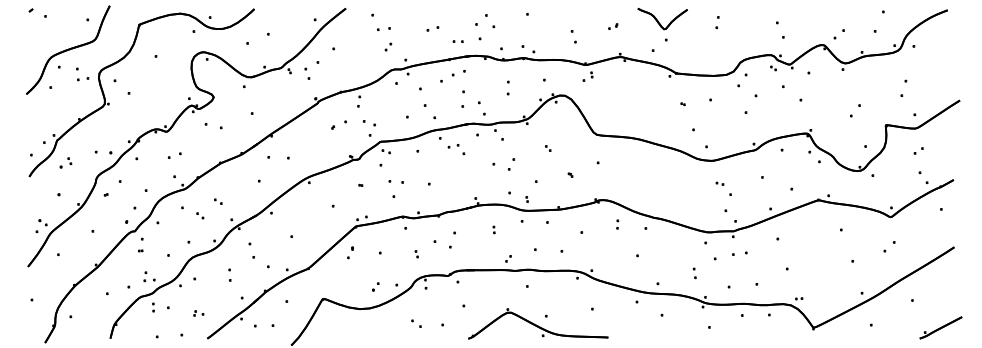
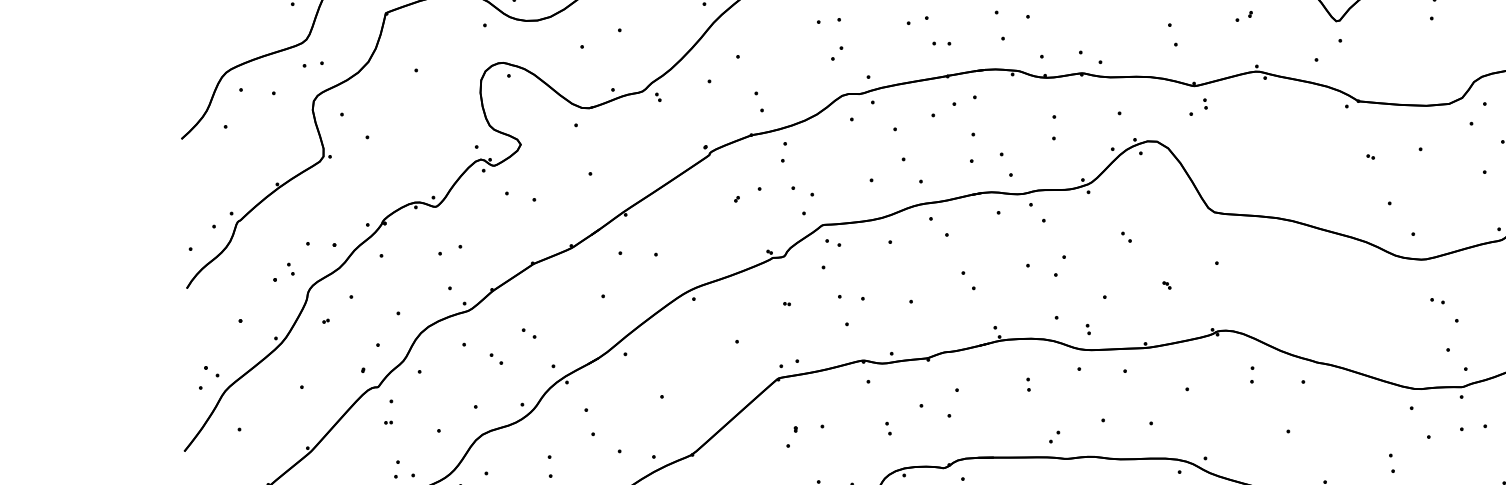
part: (457, 41) -> (940, 43), moved
part: (307, 73) -> (759, 101), moved
part: (83, 79) -> (313, 65), moved
part: (460, 149) -> (967, 280), moved
part: (65, 162) -> (283, 271), moved
part: (350, 252) -> (791, 436), moved

